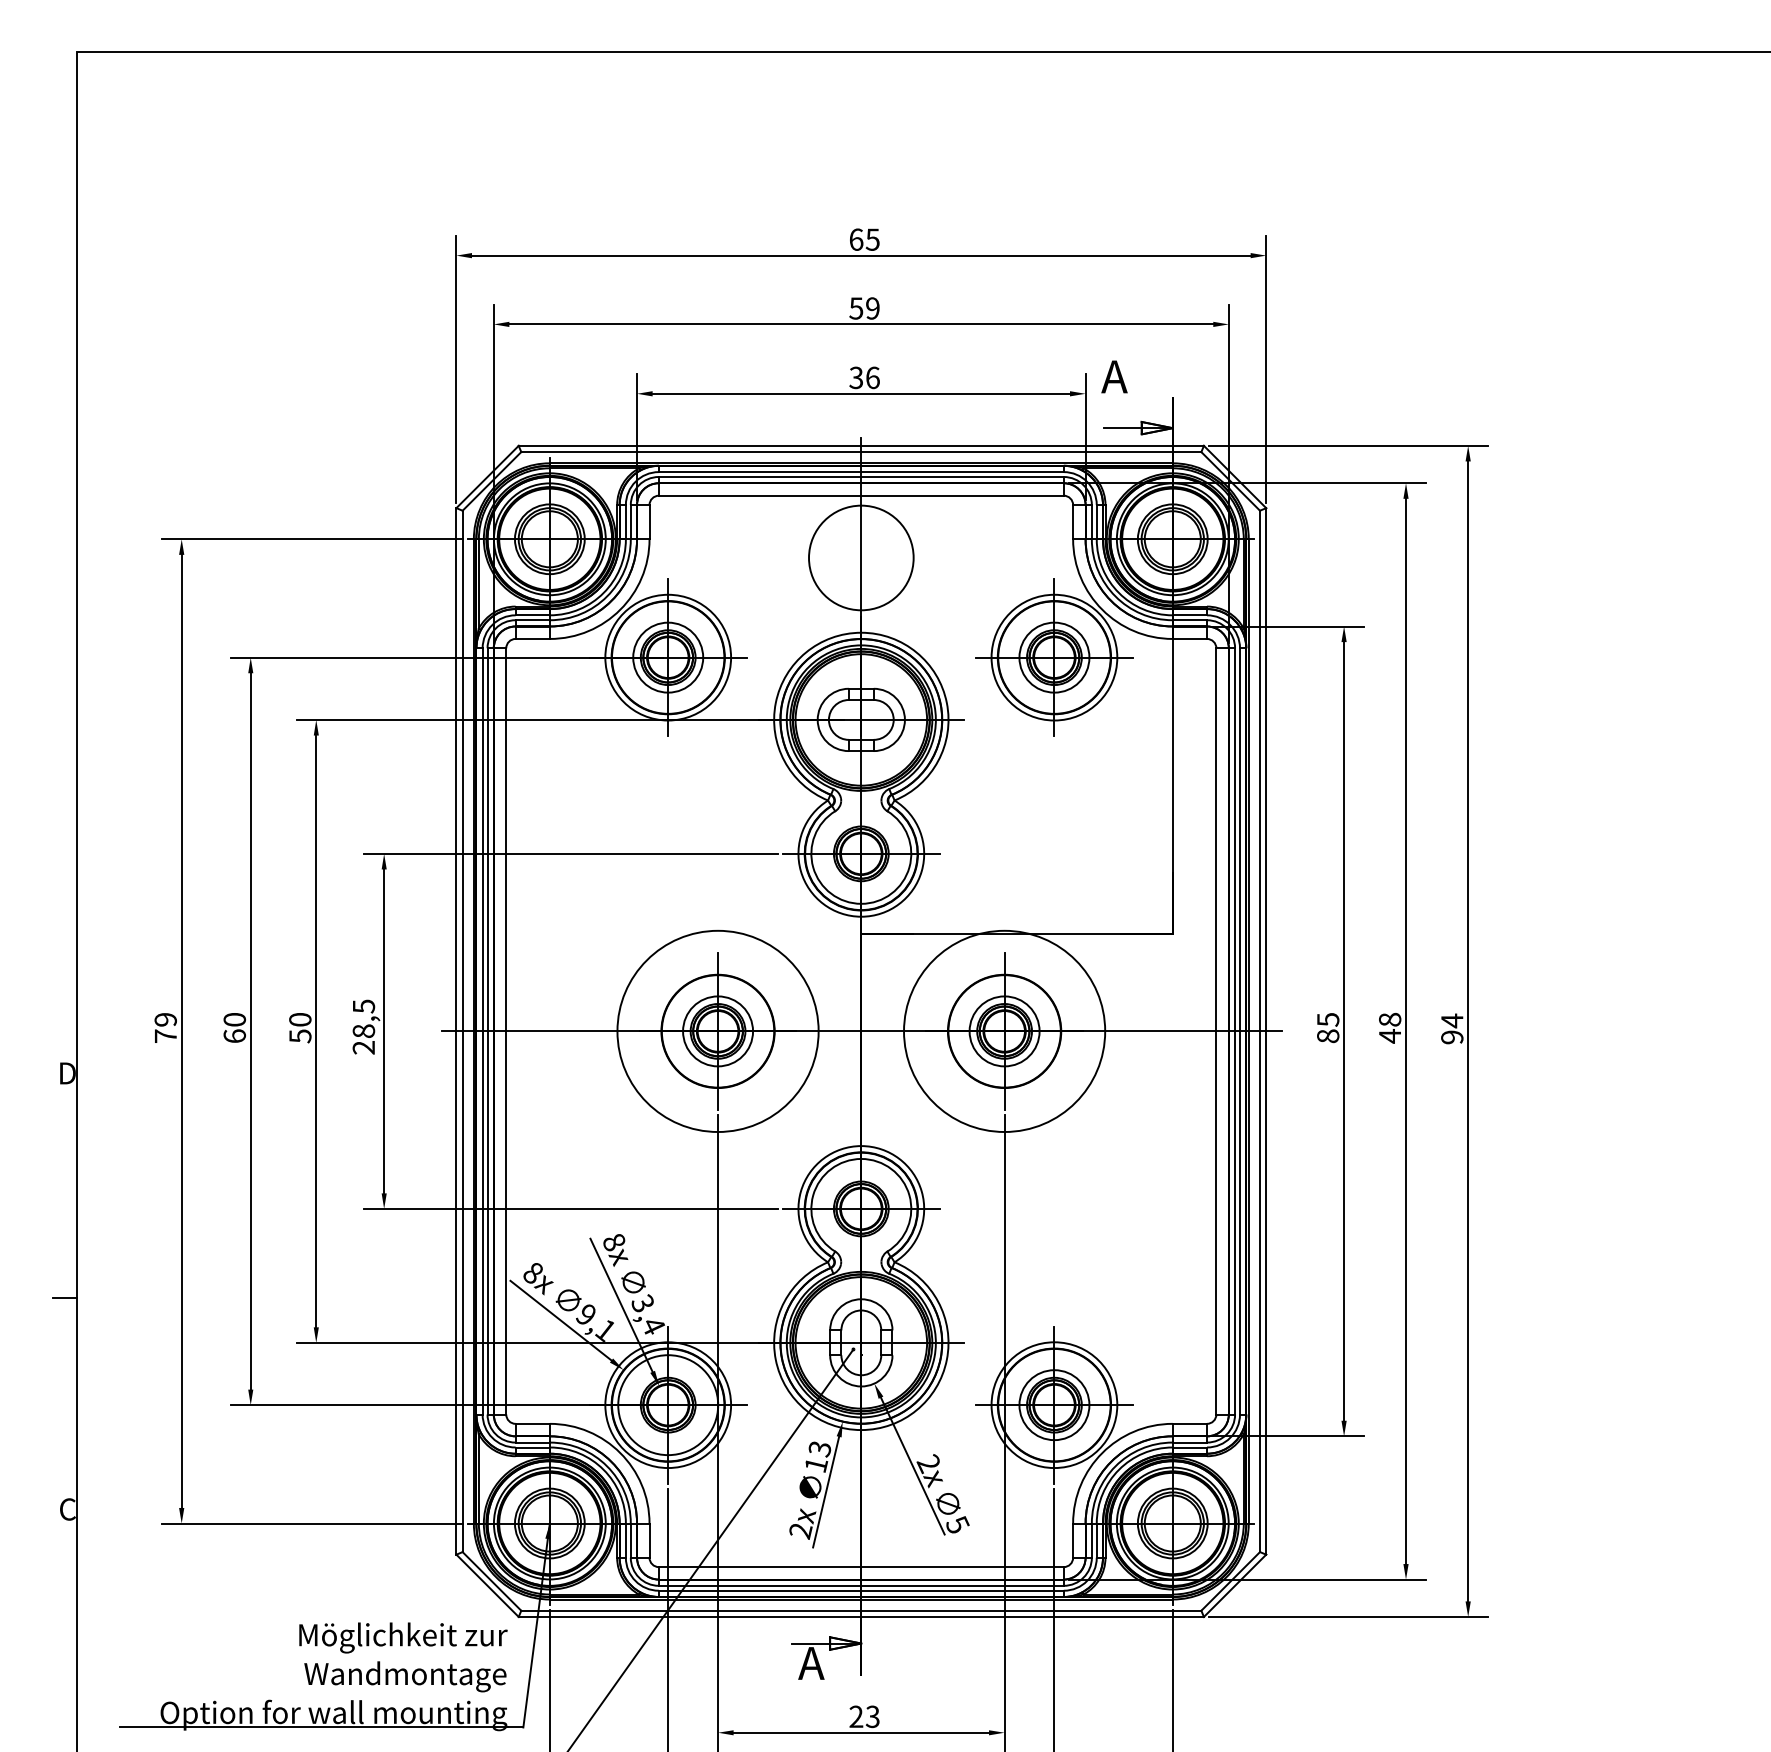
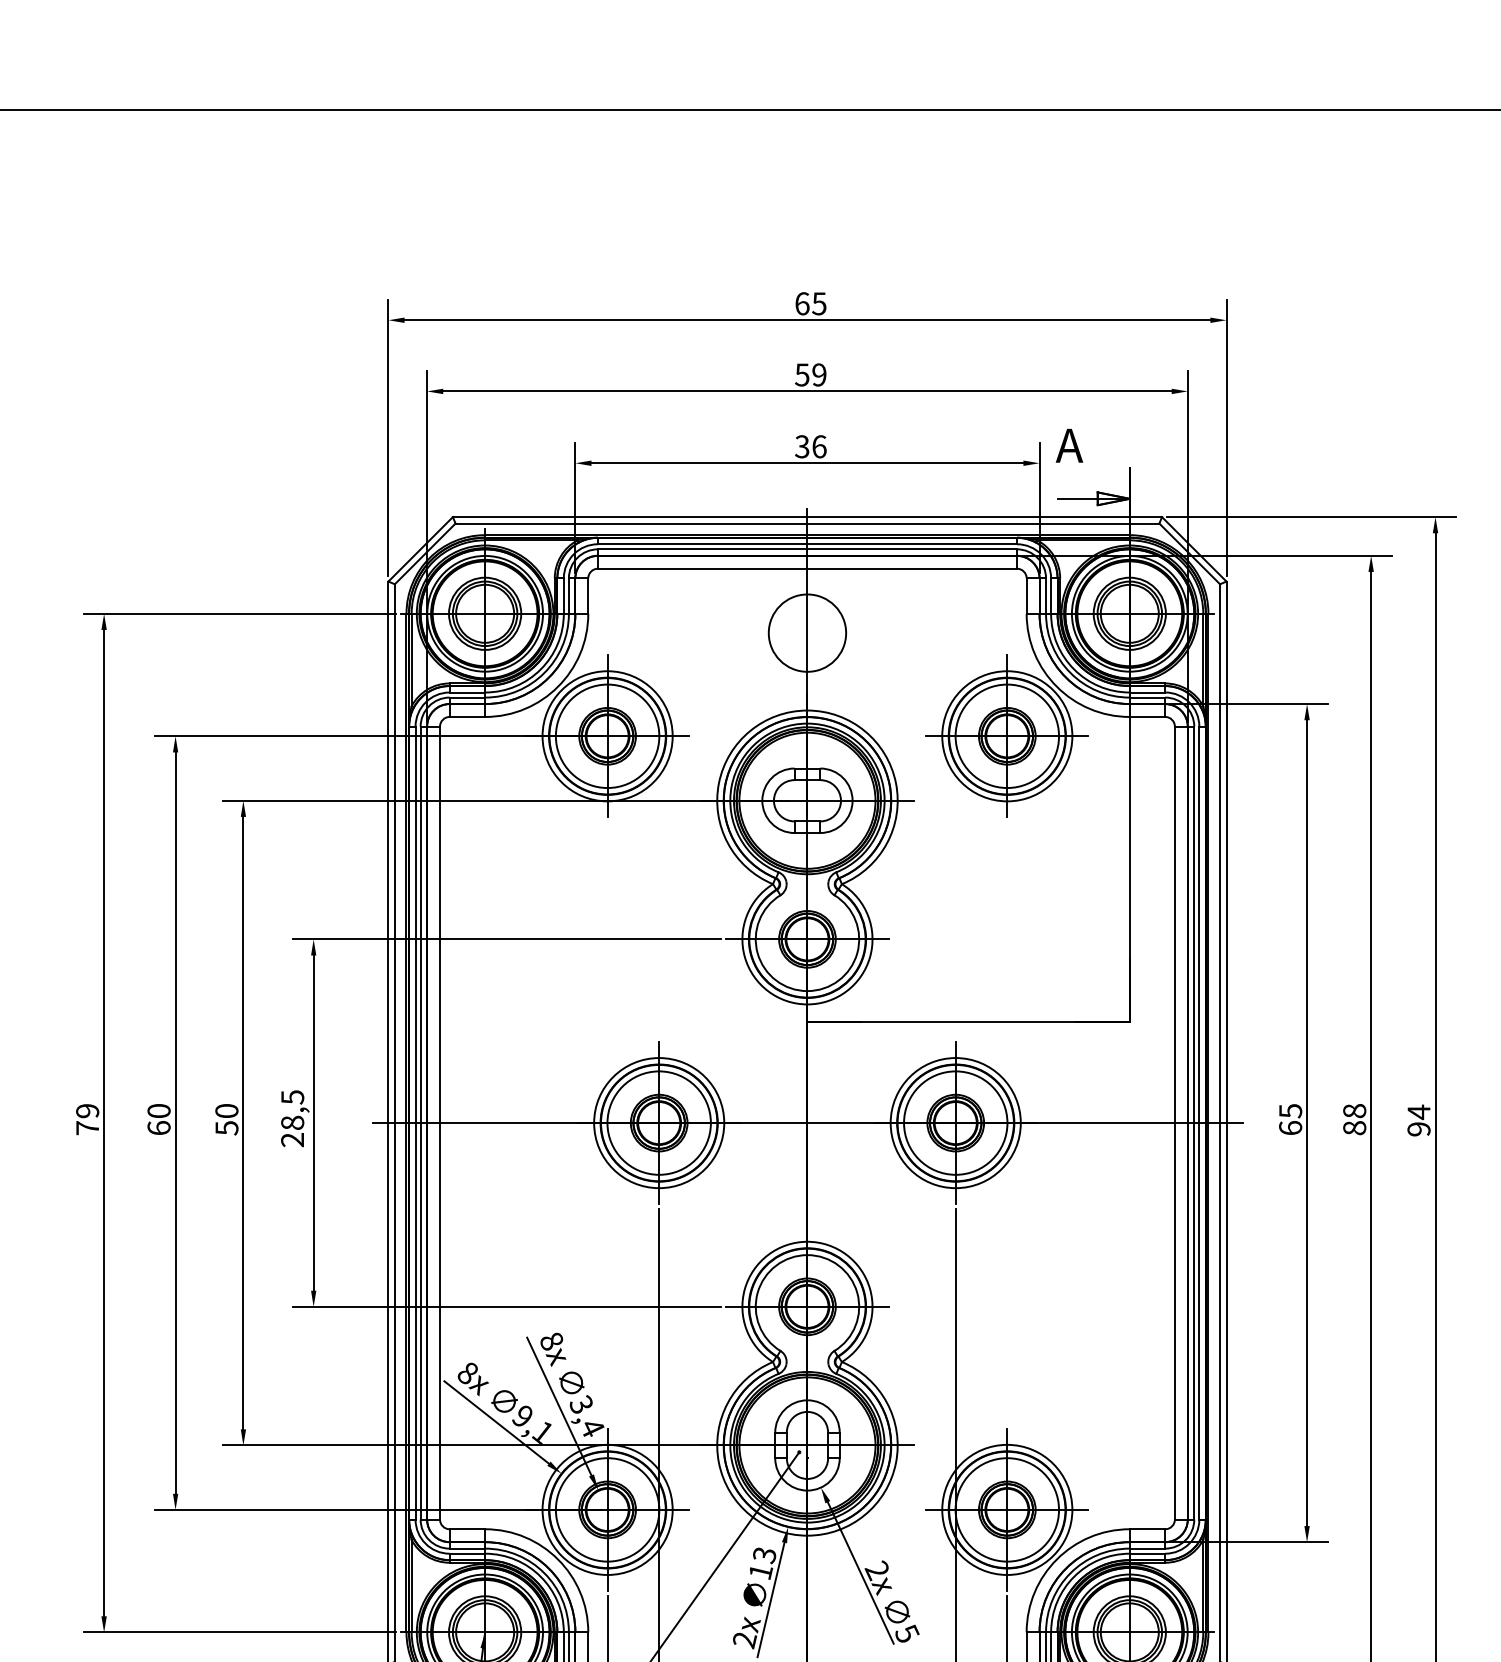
circle: (860, 557) -> (806, 632), size x0.71
circle: (668, 657) -> (607, 736), size x1.43
circle: (1054, 657) -> (1007, 736), size x1.43
circle: (717, 1031) -> (658, 1123), size x0.62
circle: (718, 1031) -> (659, 1123), size x1.43
circle: (1004, 1031) -> (955, 1123), size x0.62
circle: (1004, 1031) -> (955, 1123), size x1.43
text: (1328, 1036) -> (1290, 1128), 85 -> 65
text: (1390, 1036) -> (1355, 1128), 48 -> 88
circle: (1054, 1405) -> (1007, 1510), size x1.43

